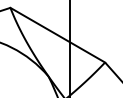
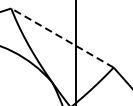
line: (57, 35) -> (62, 38), solid -> dashed

